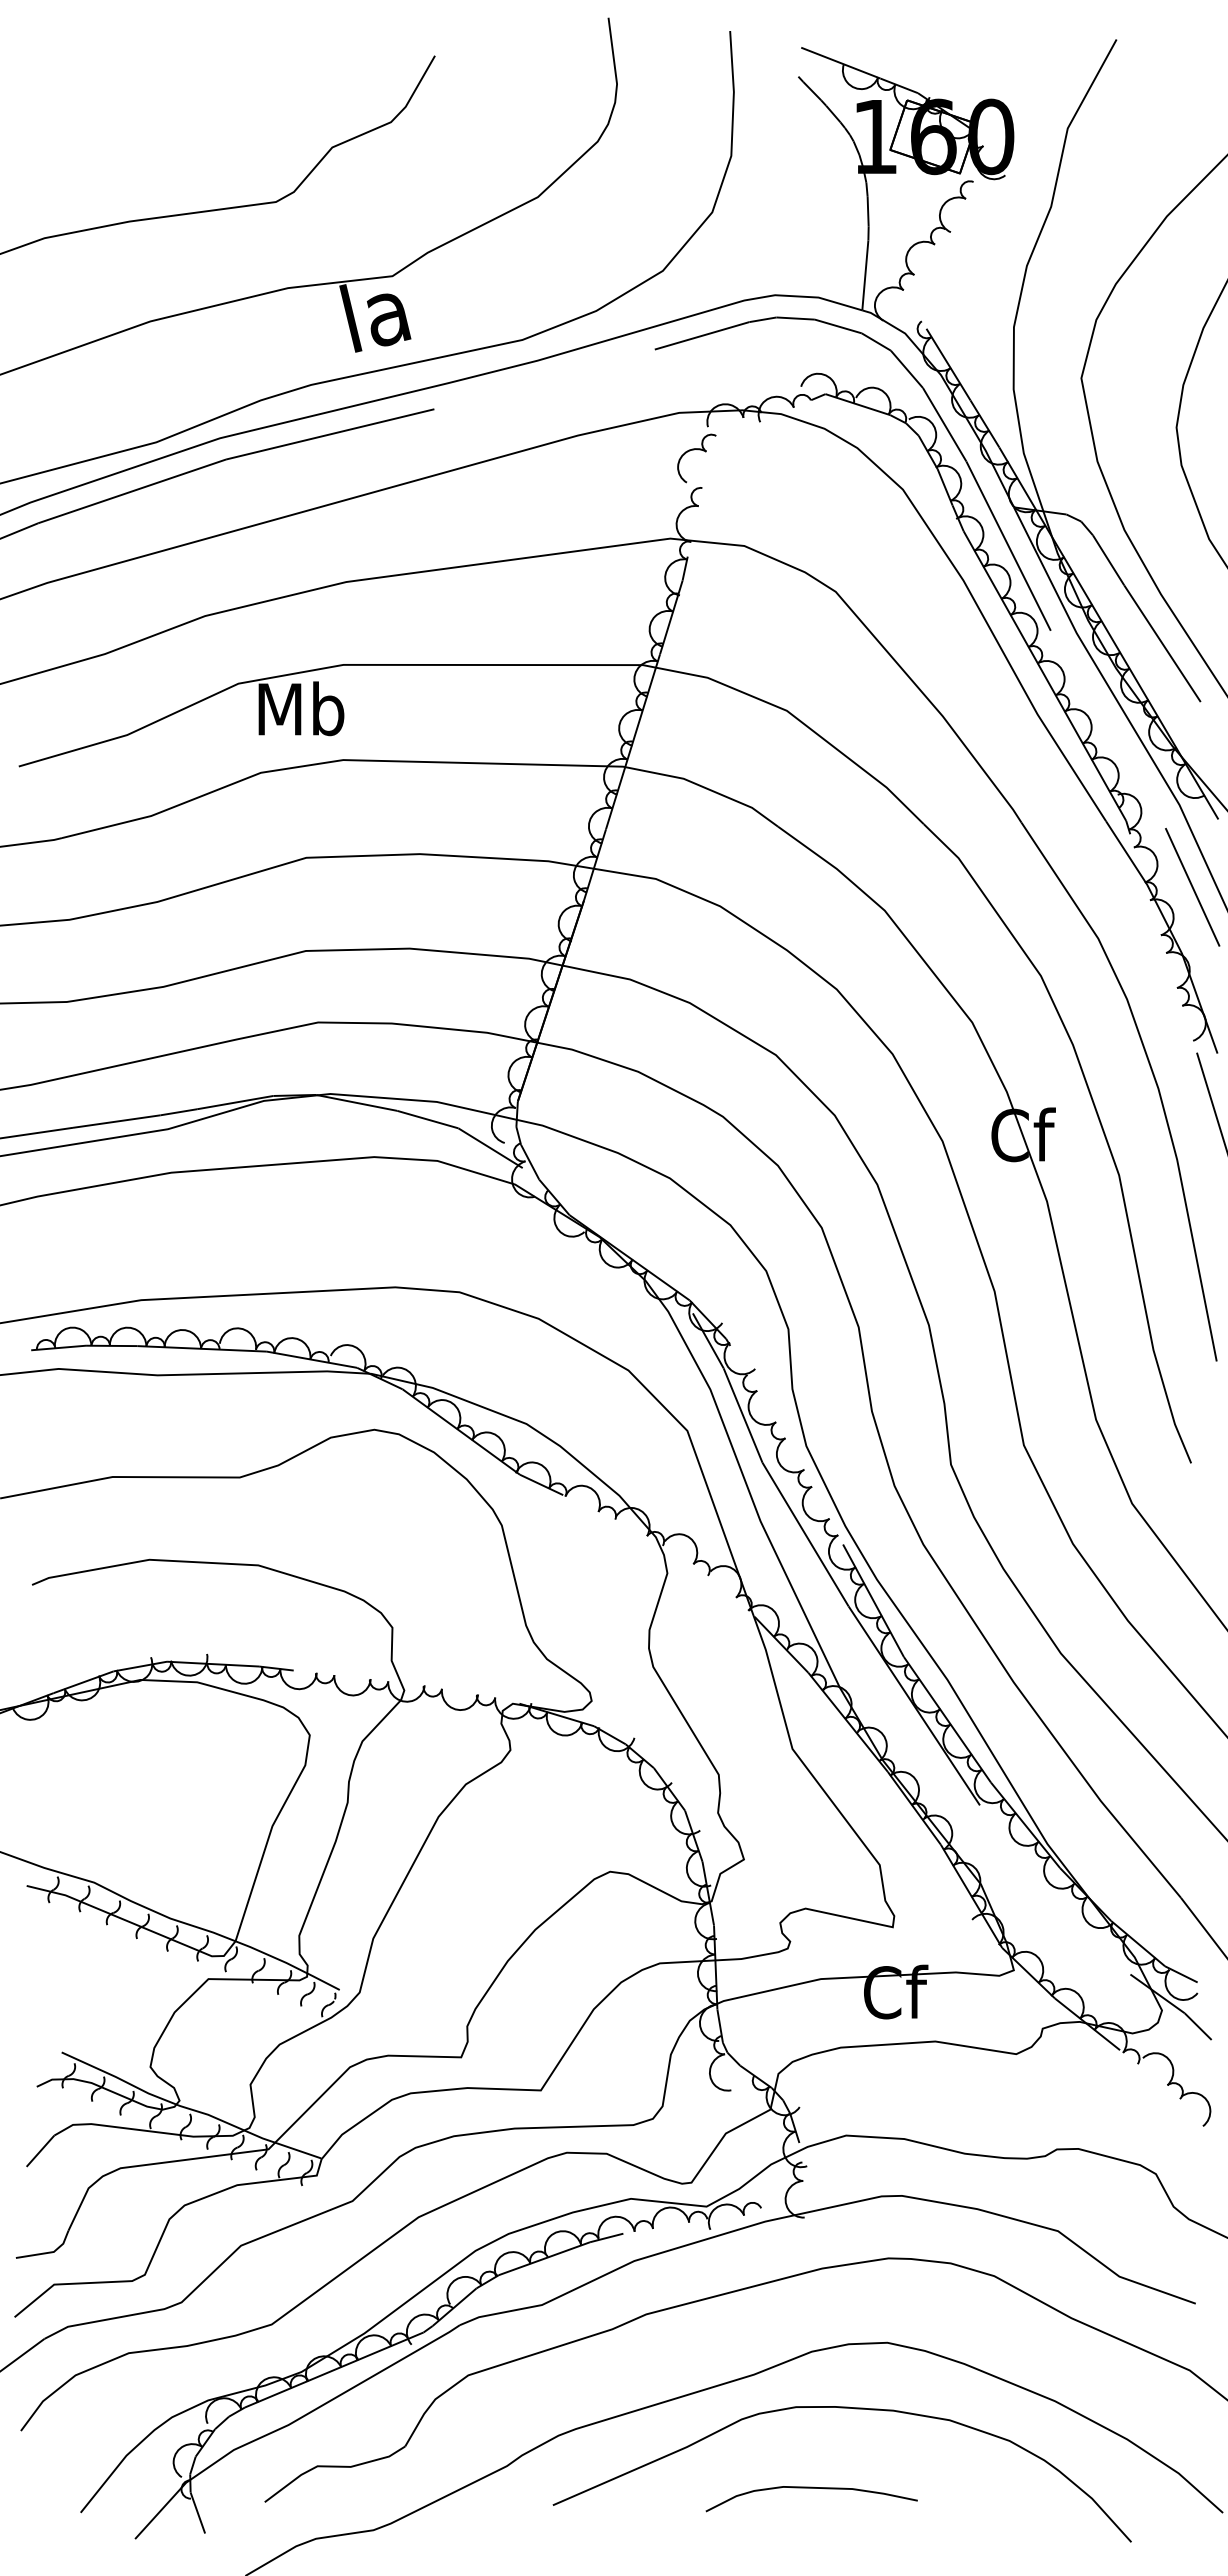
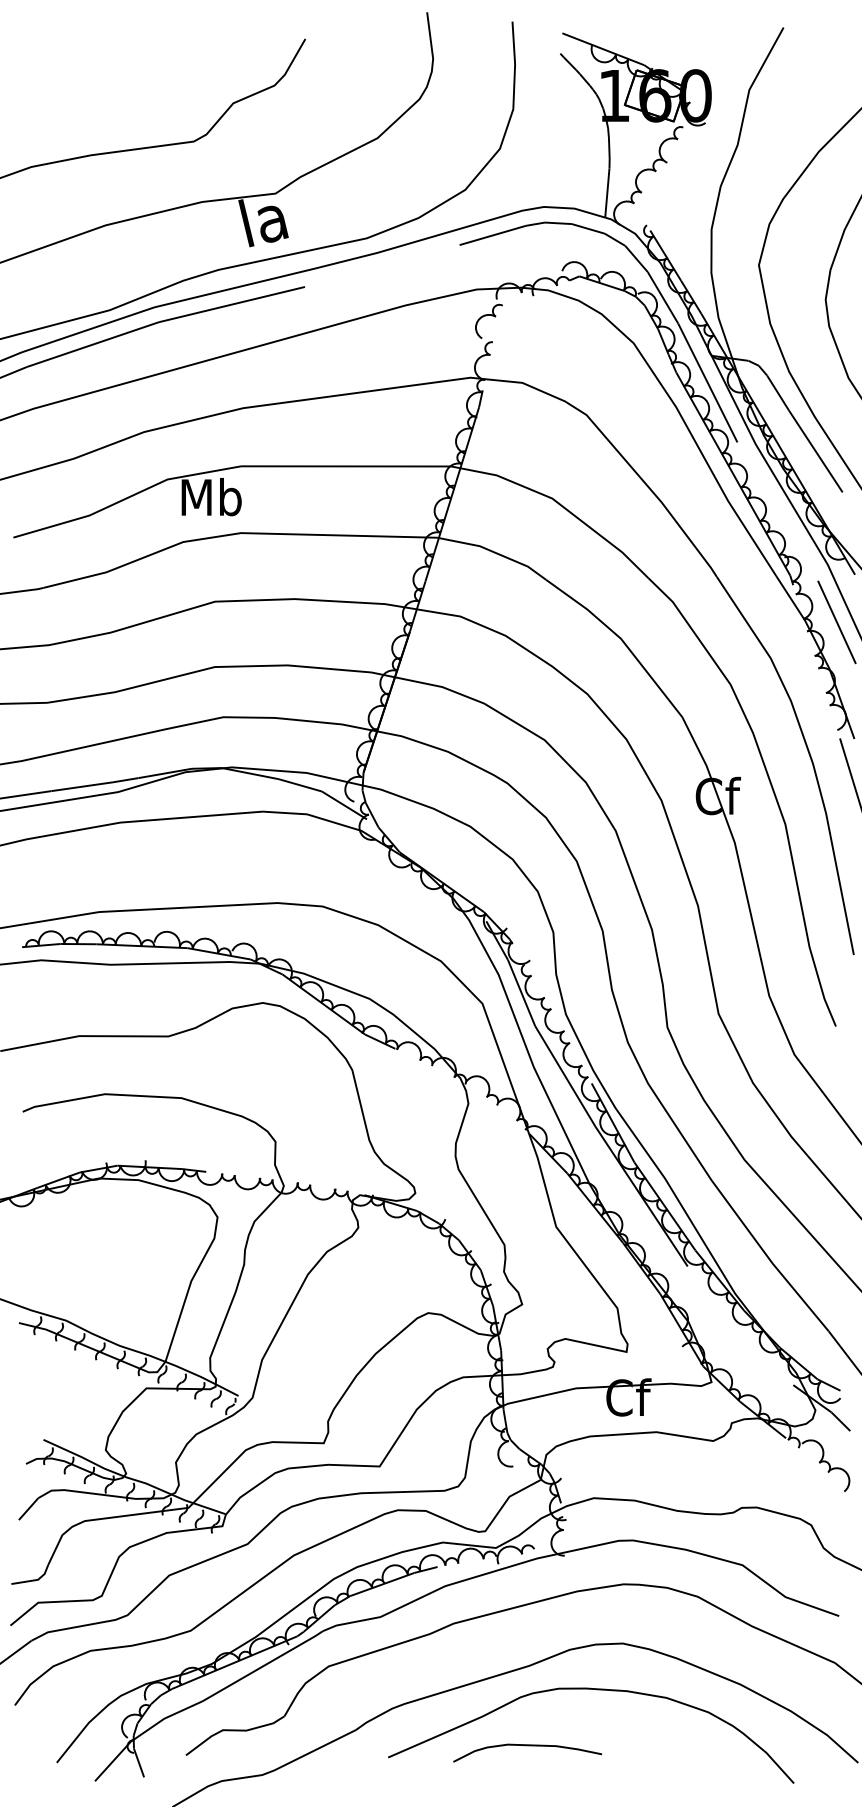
curve: (811, 2488) -> (527, 1745), moved

